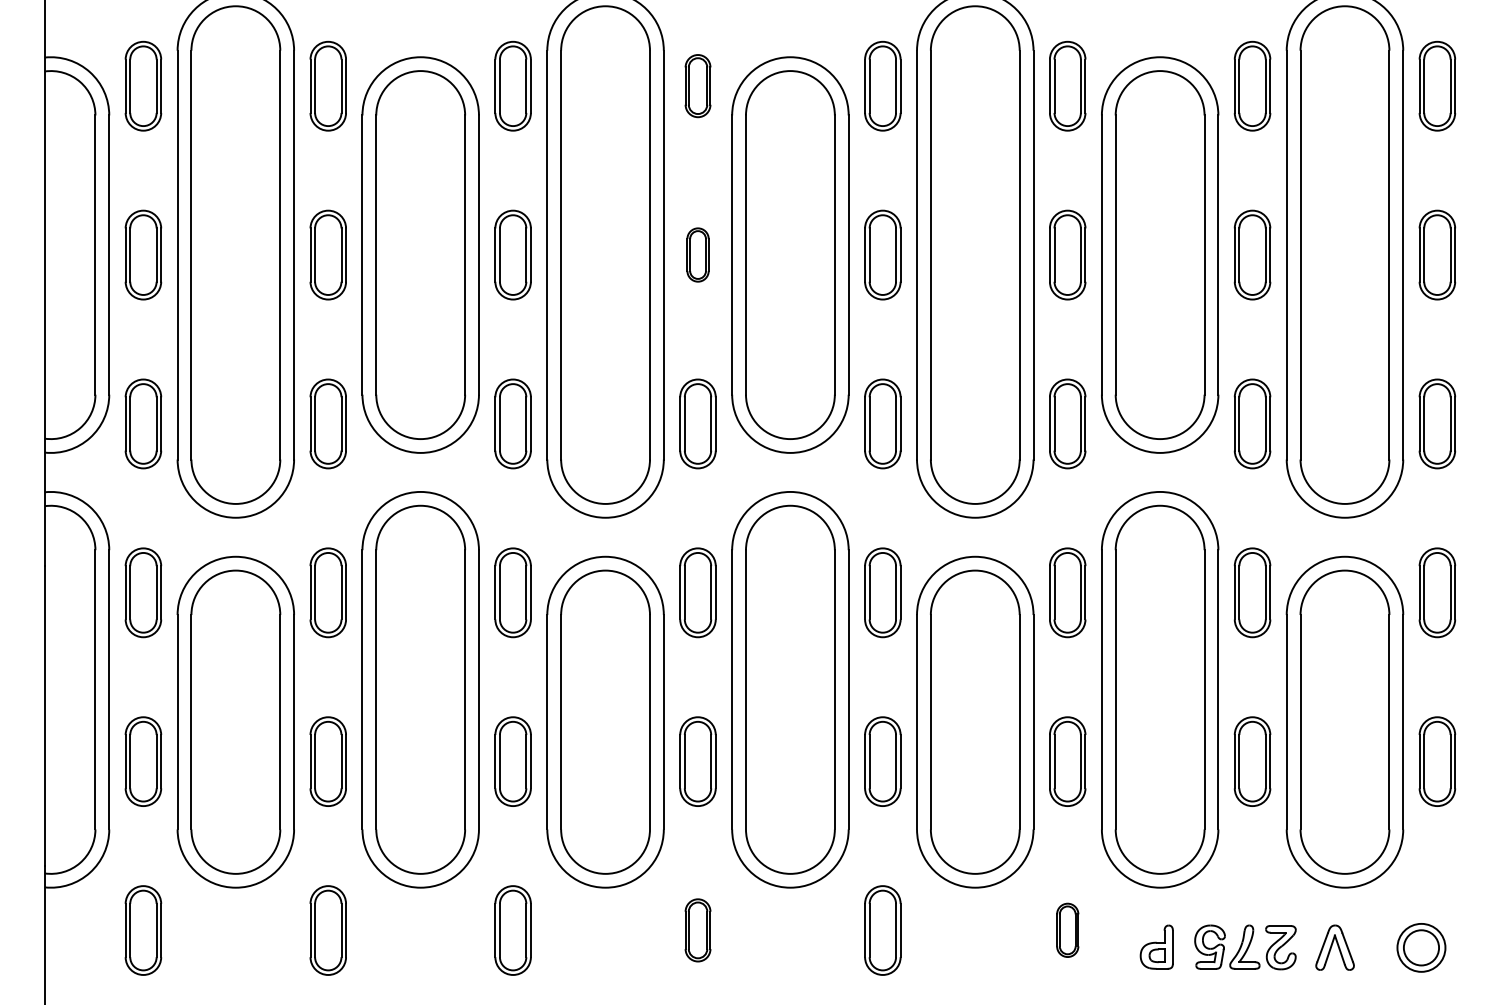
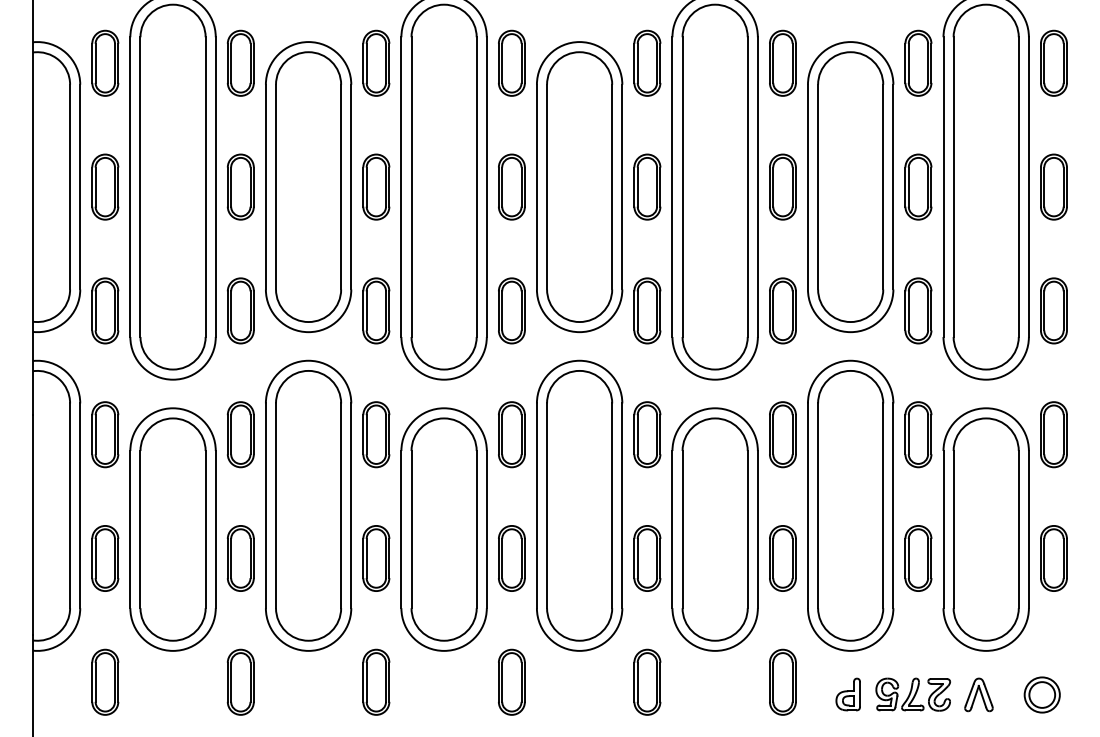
part: (697, 85) -> (511, 62), size x1.43
part: (697, 254) -> (511, 186), size x1.67
part: (697, 929) -> (511, 681), size x1.43
part: (1067, 929) -> (782, 681), size x1.67

